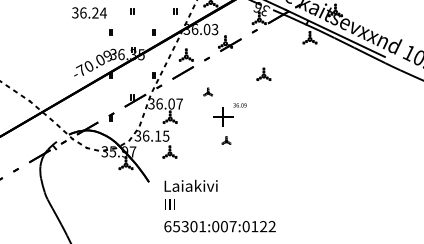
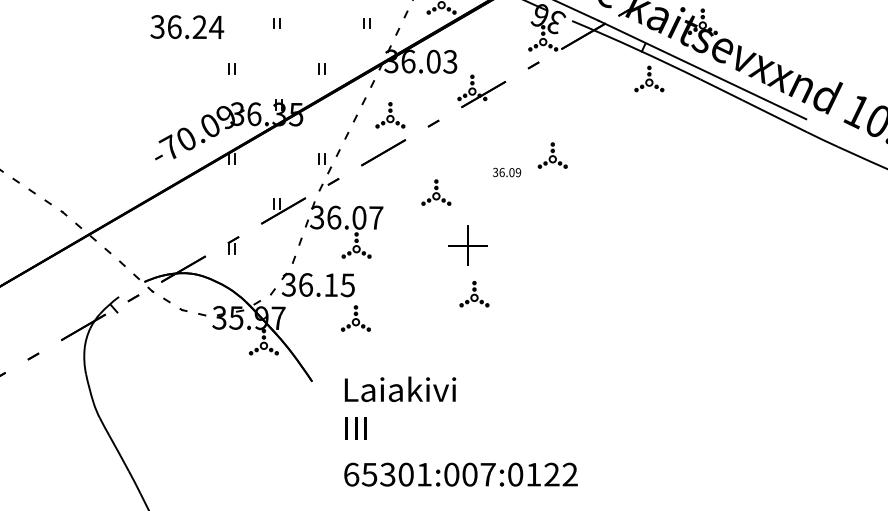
part: (207, 91) -> (434, 191), size x1.67
text: (239, 105) -> (505, 172), moved
part: (226, 140) -> (474, 294), size x1.67

